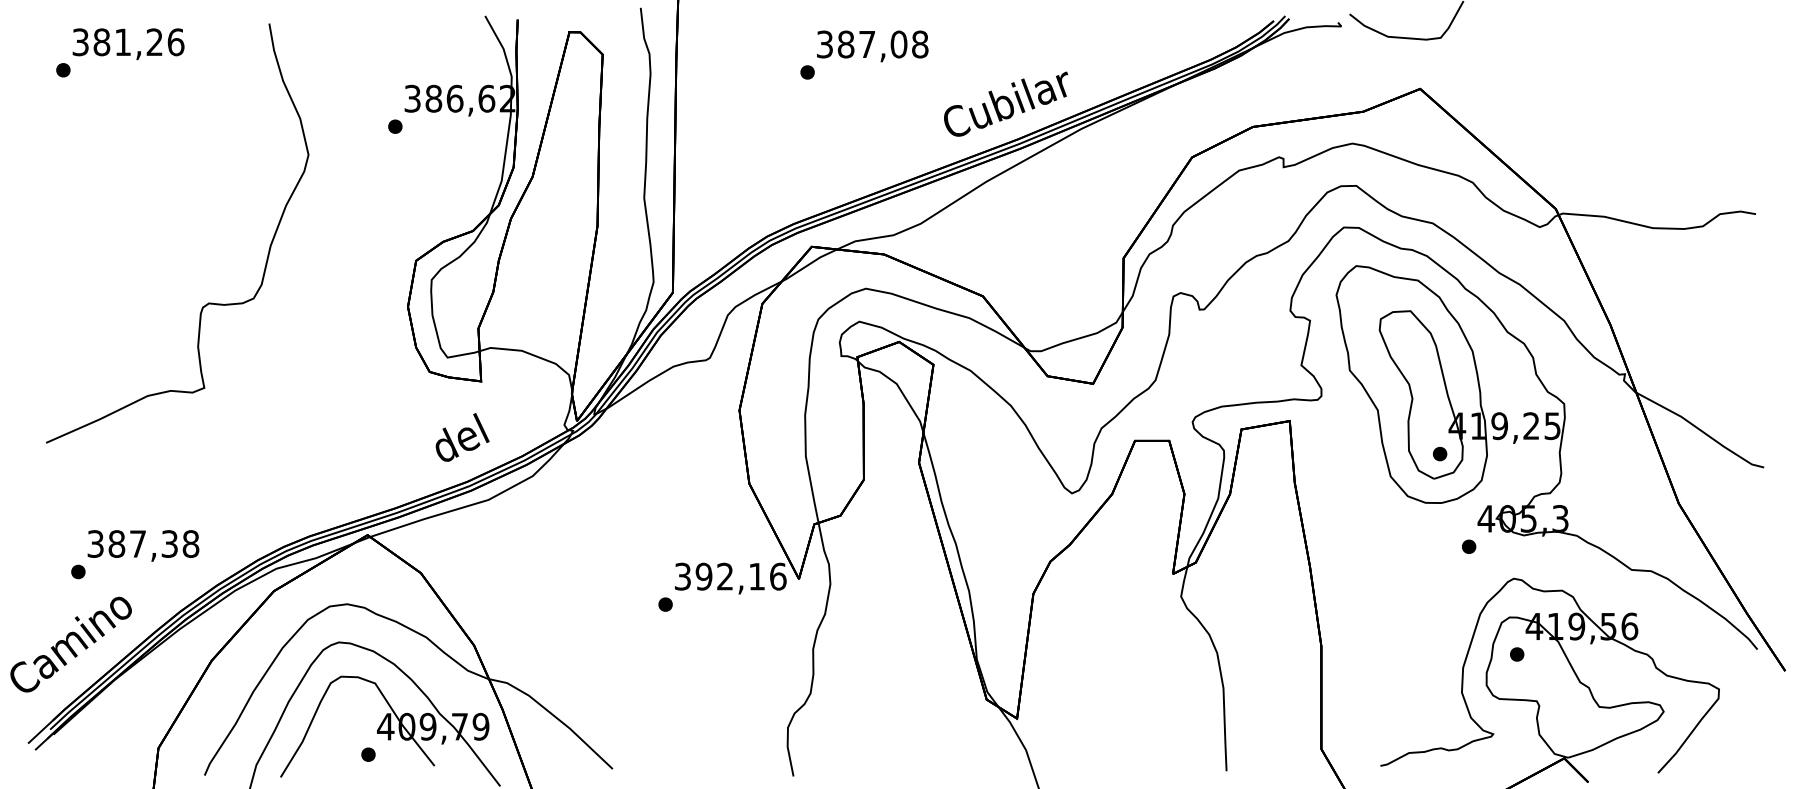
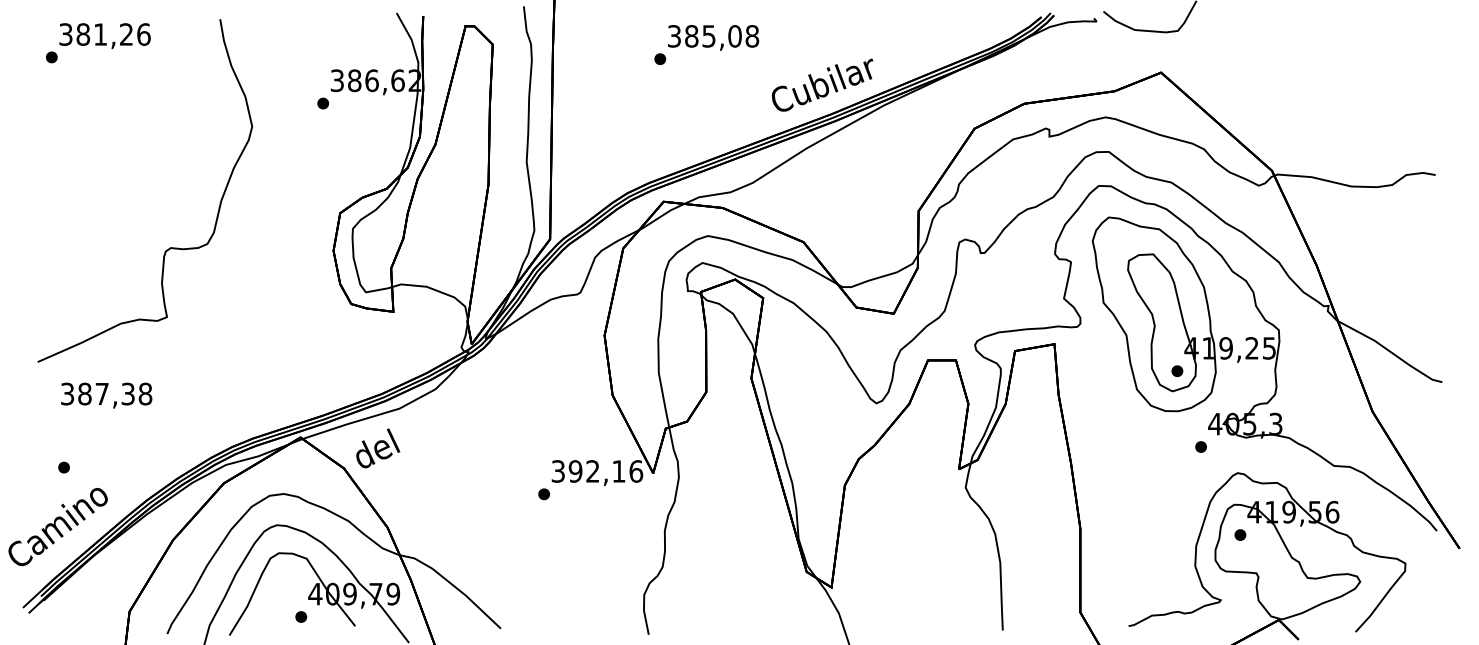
text: (867, 44) -> (709, 36), 387,08 -> 385,08
text: (462, 437) -> (378, 448), moved
text: (143, 545) -> (106, 395), moved

